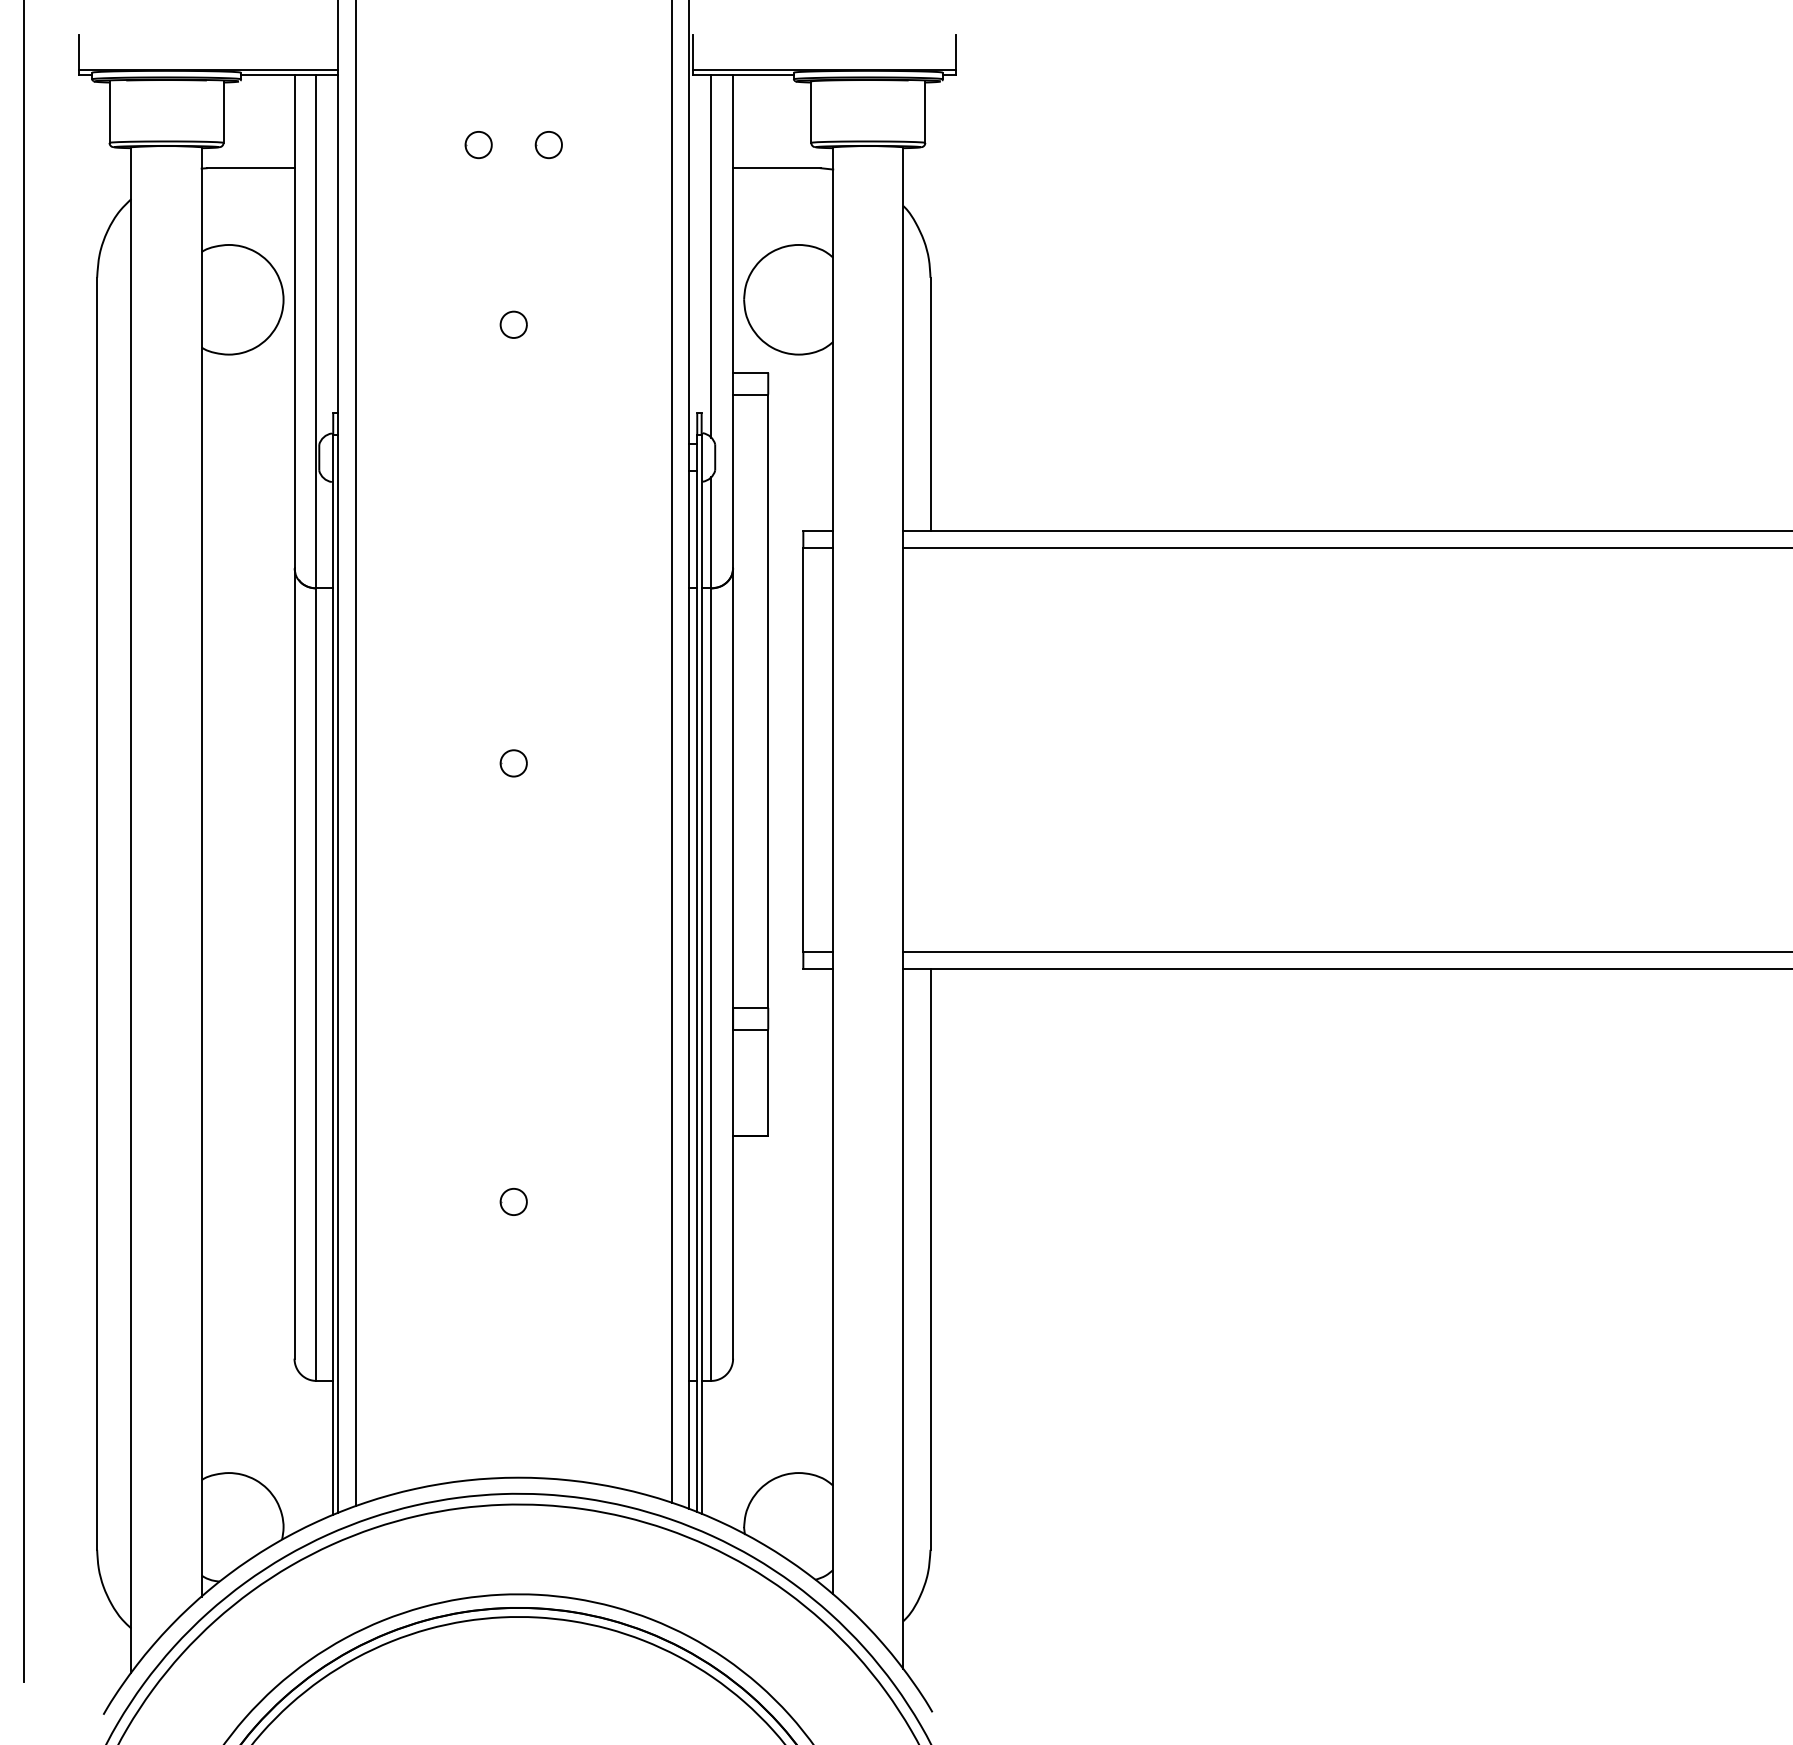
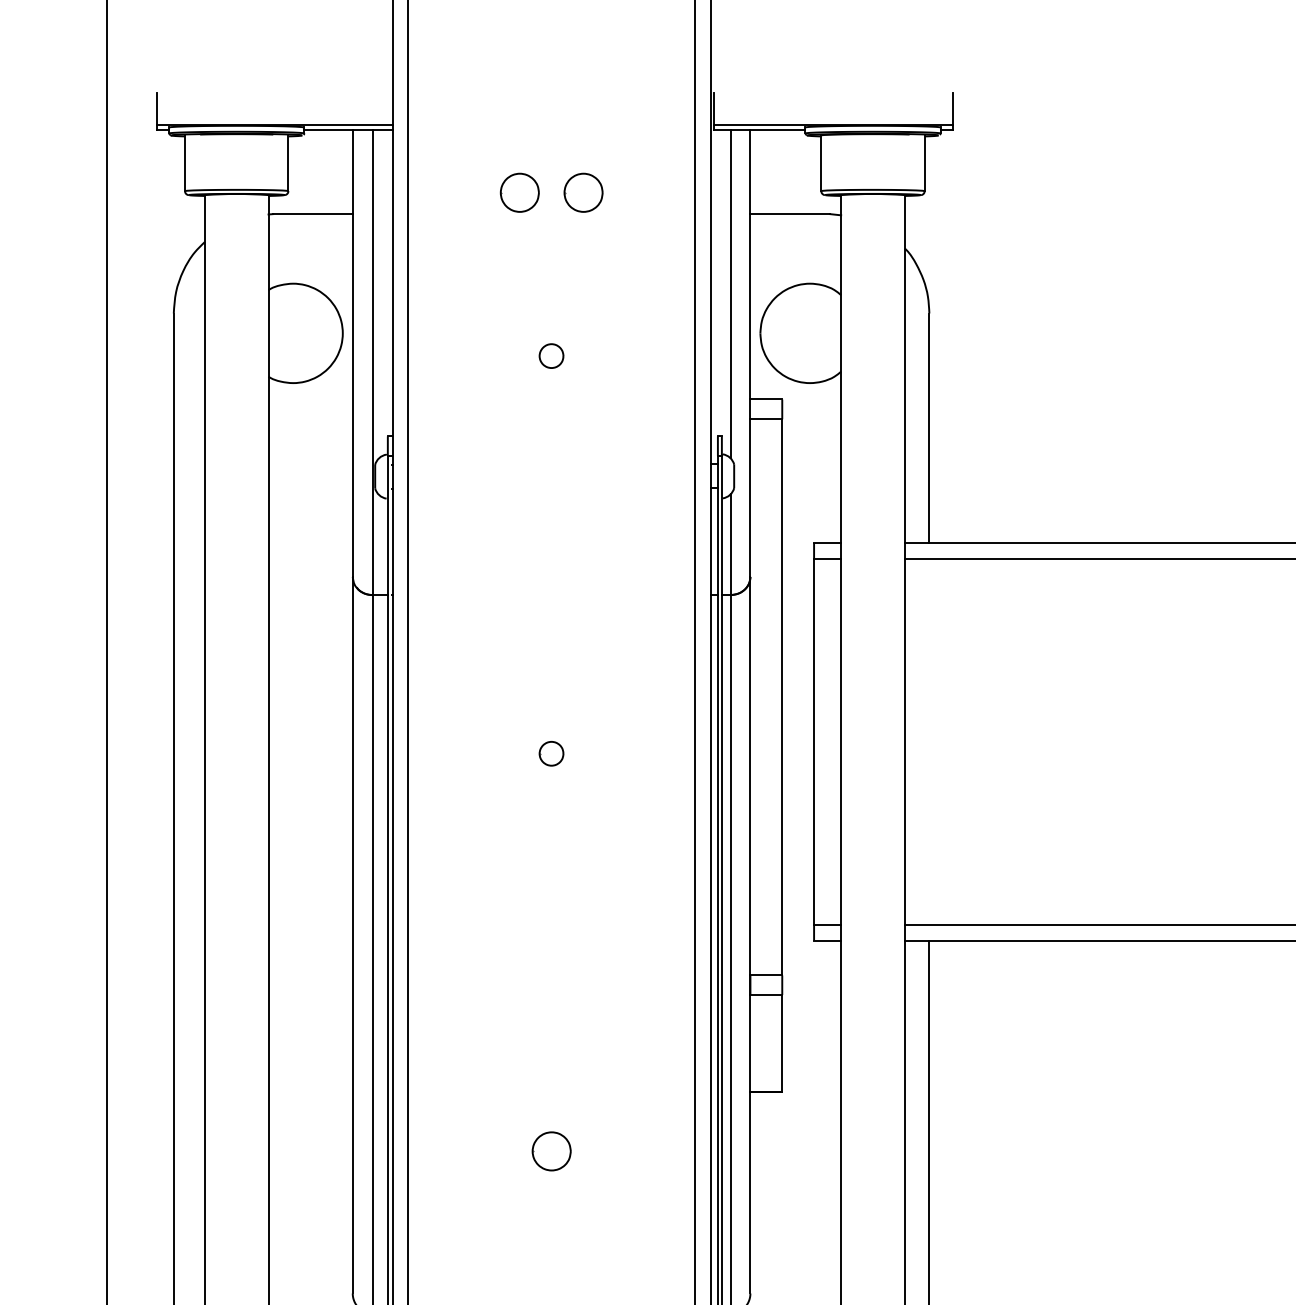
part: (478, 145) -> (519, 193), size x1.6
part: (548, 145) -> (583, 193), size x1.6
part: (513, 1201) -> (551, 1150), size x1.6

